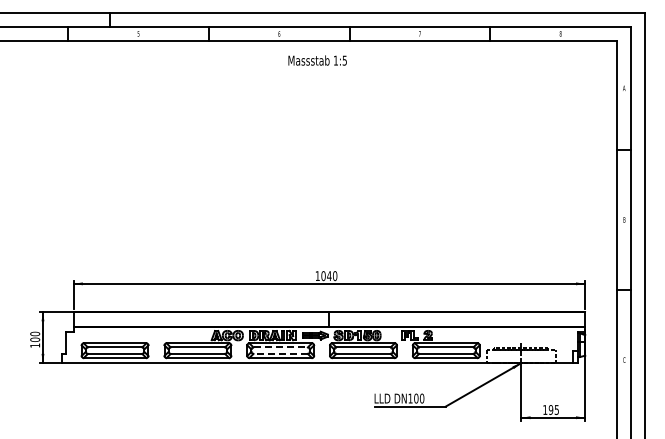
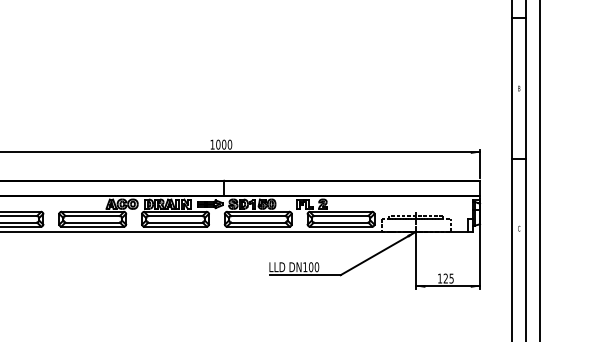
text: (329, 276) -> (224, 145), 1040 -> 1000
line: (281, 347) -> (176, 216), dashed -> solid
line: (280, 353) -> (175, 222), dashed -> solid
text: (550, 409) -> (445, 278), 195 -> 125

